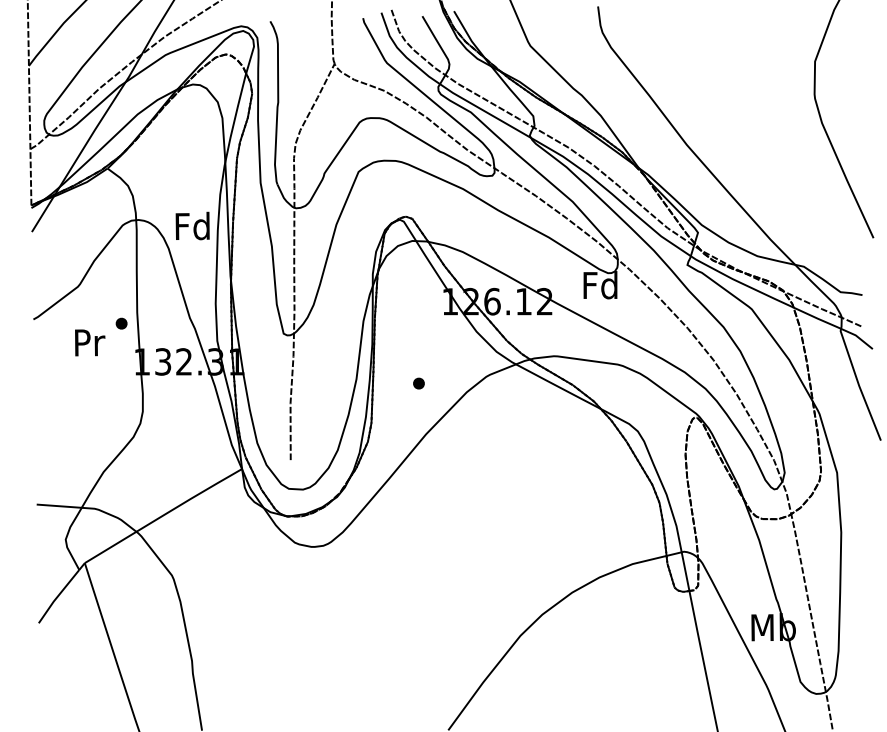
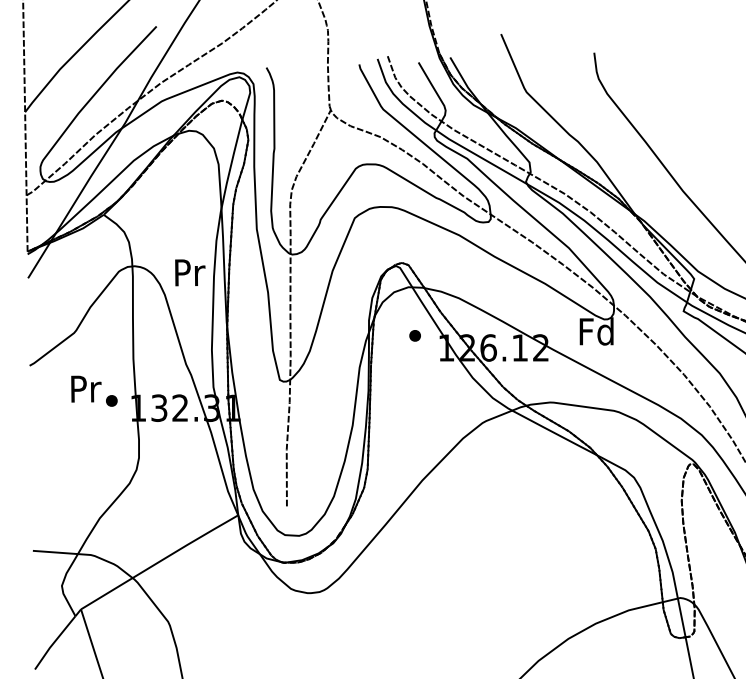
text: (192, 225) -> (188, 271), Fd -> Pr
part: (121, 323) -> (111, 400), moved
part: (418, 383) -> (414, 335), moved

